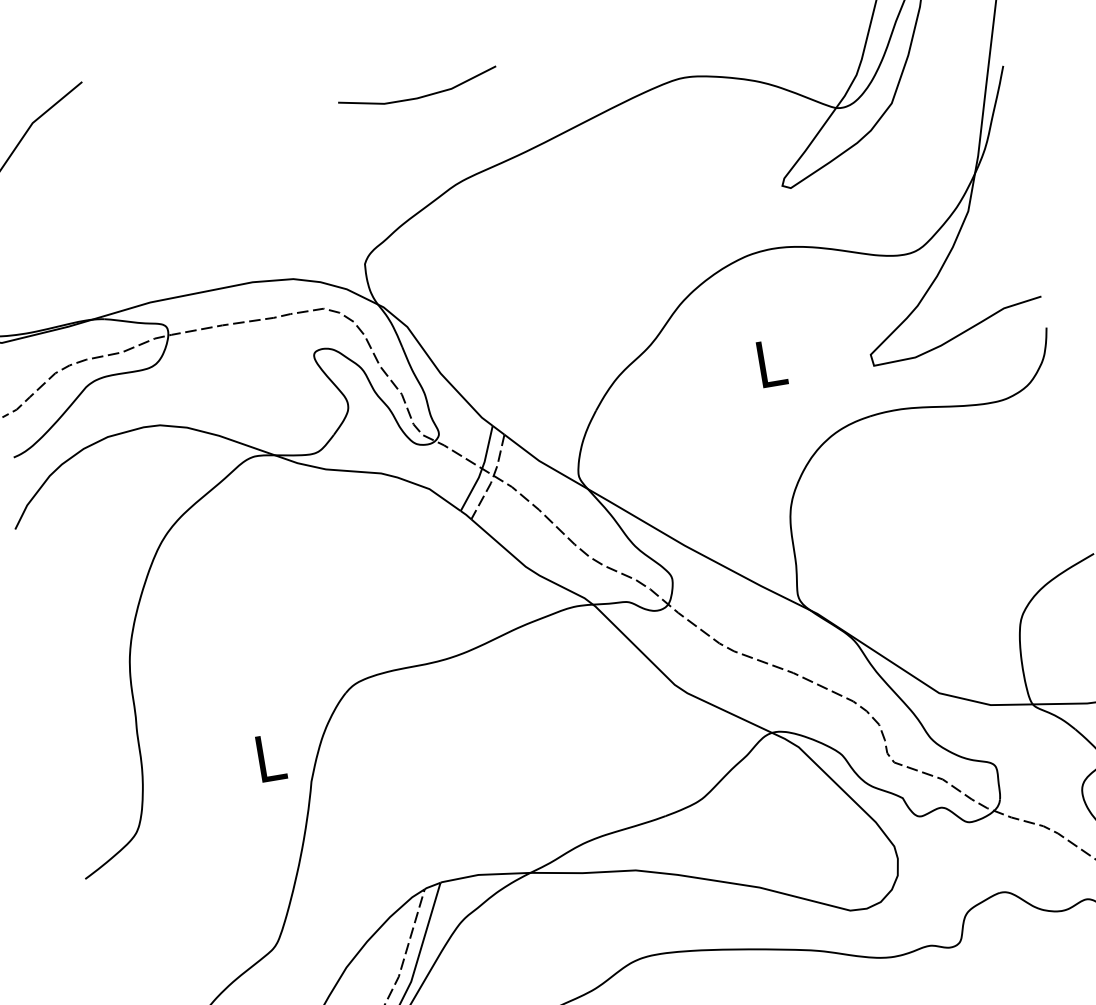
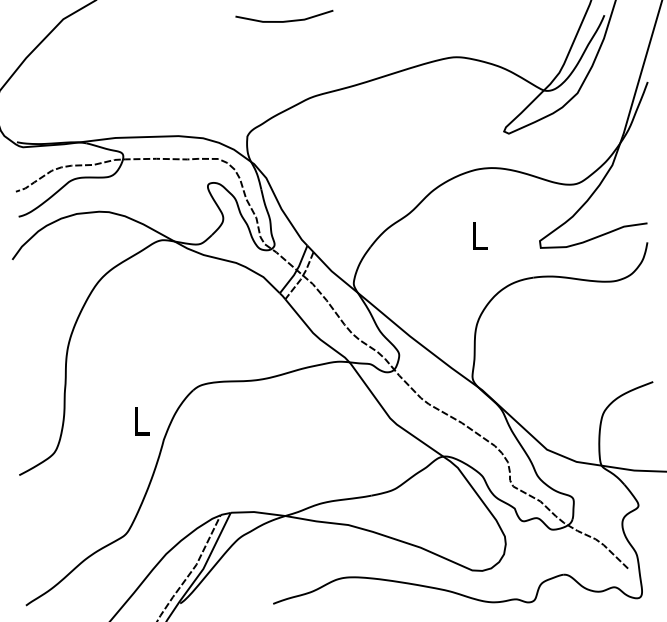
line: (419, 95) -> (284, 20), moved

